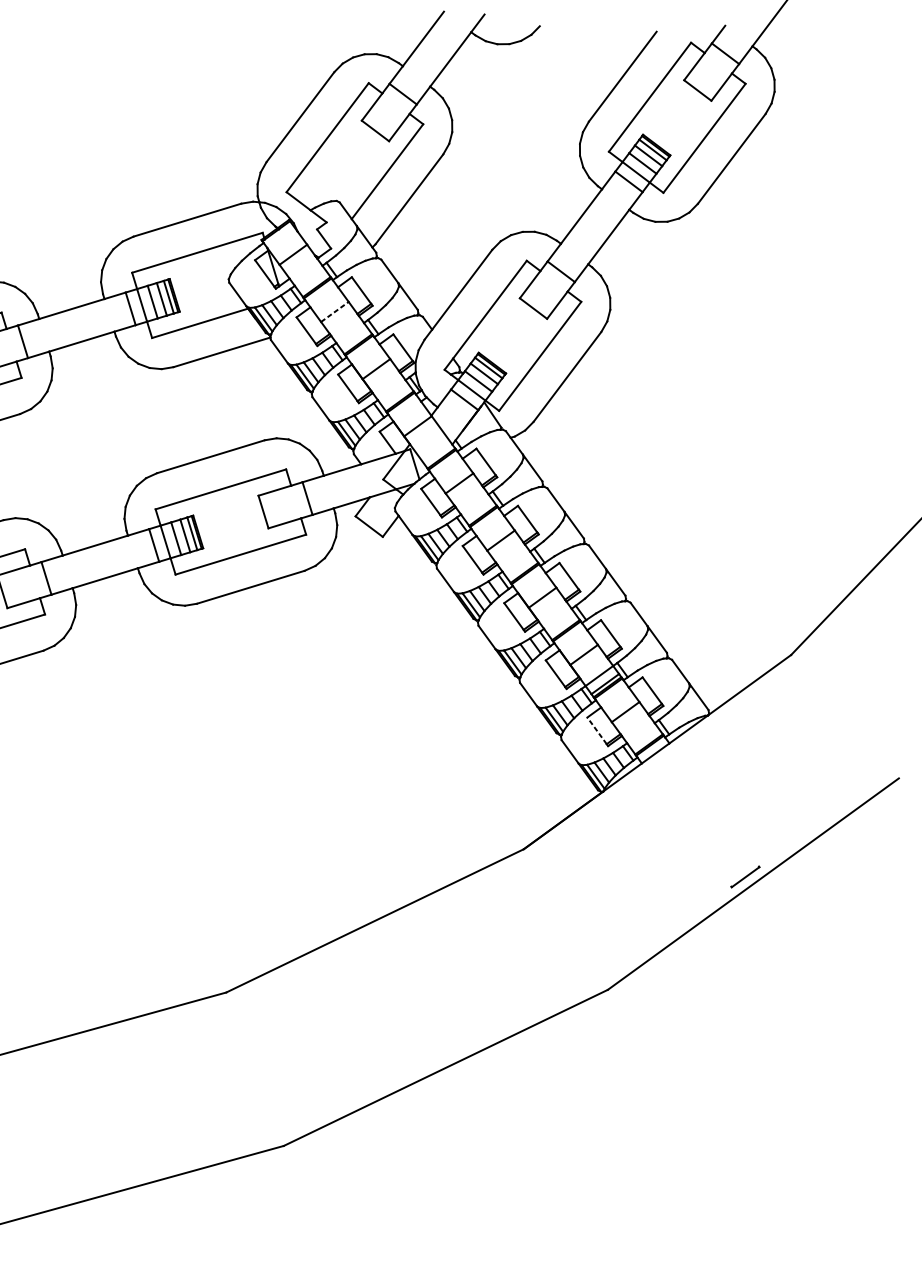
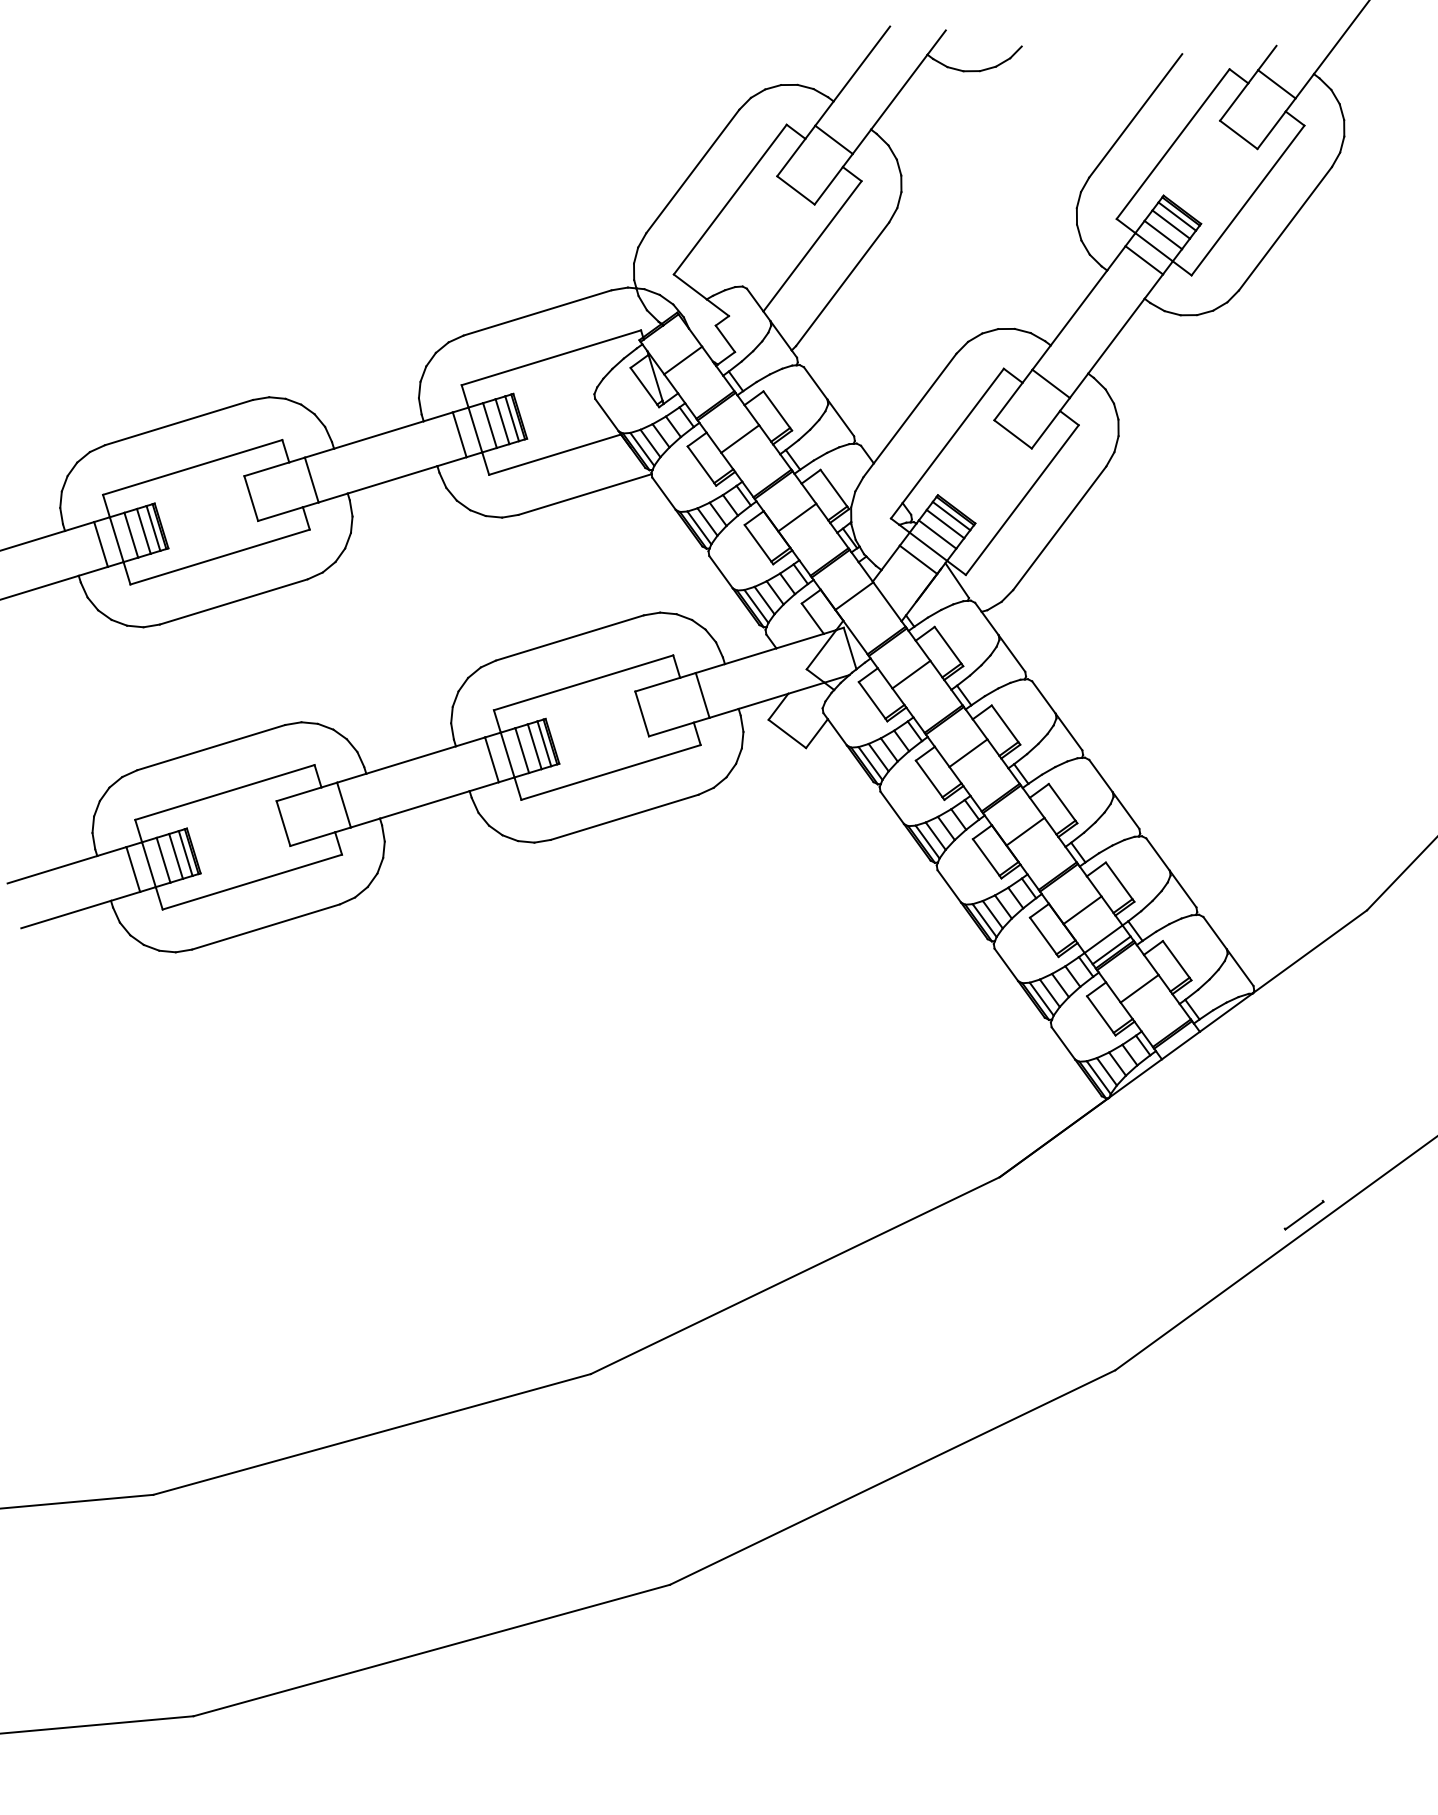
line: (335, 311) -> (740, 438), dashed -> solid
line: (597, 730) -> (1100, 1014), dashed -> solid

